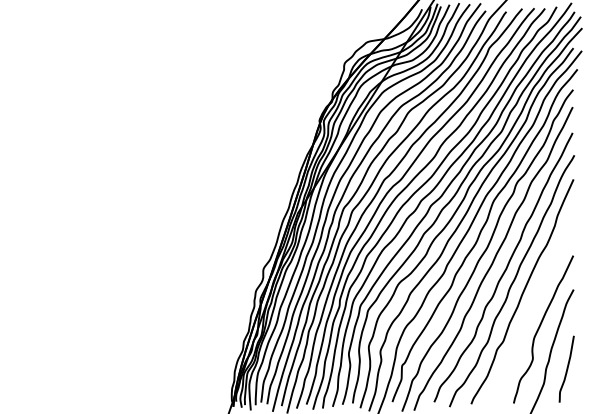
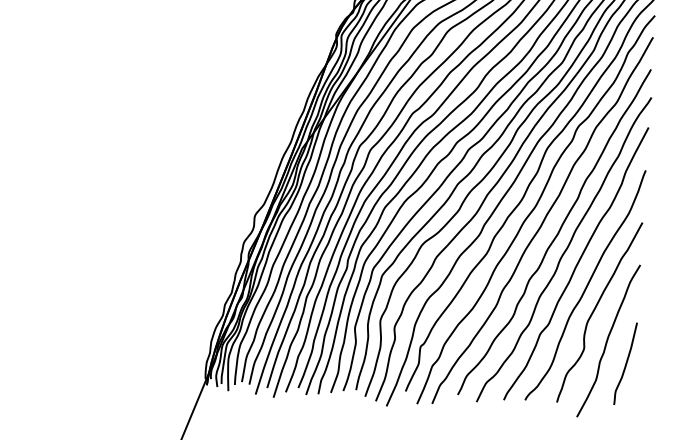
curve: (531, 308) -> (586, 285), added

